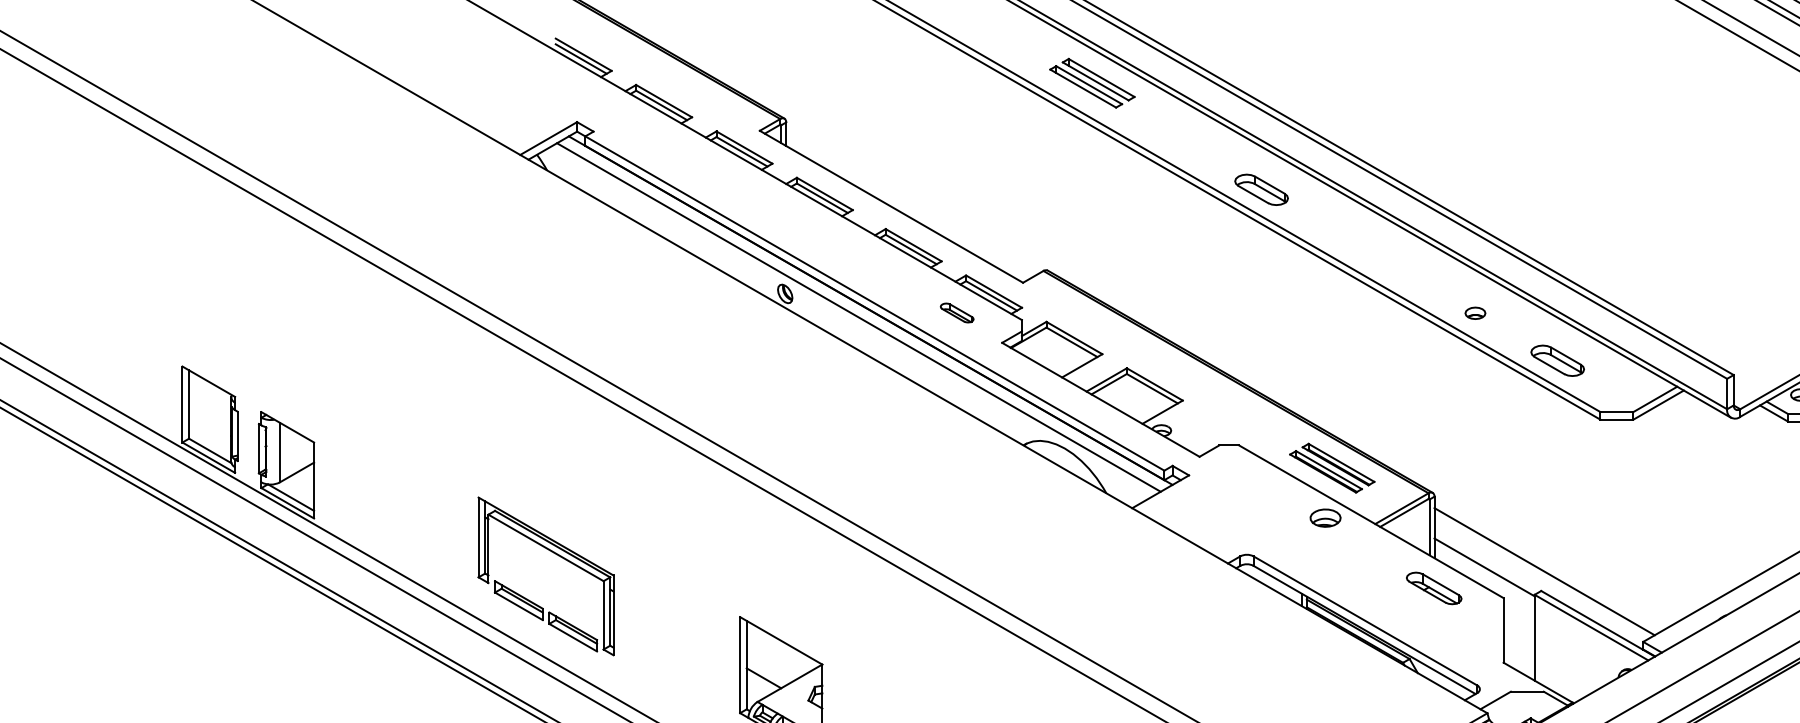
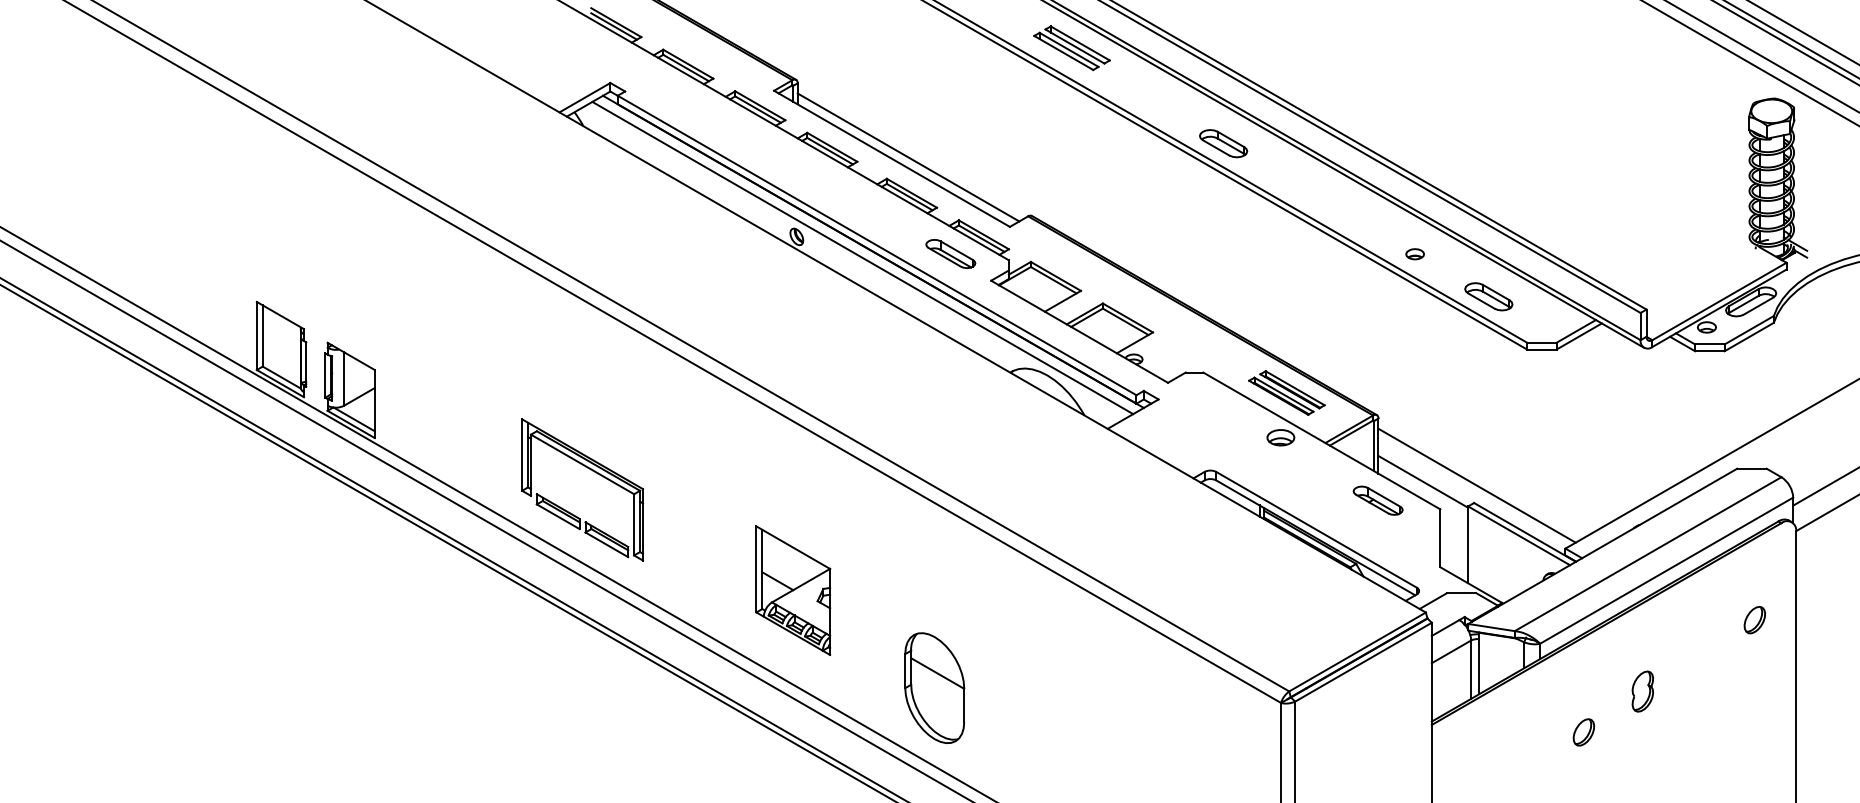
line: (909, 205) -> (908, 157), added
part: (956, 312) -> (950, 253), size x1.67

